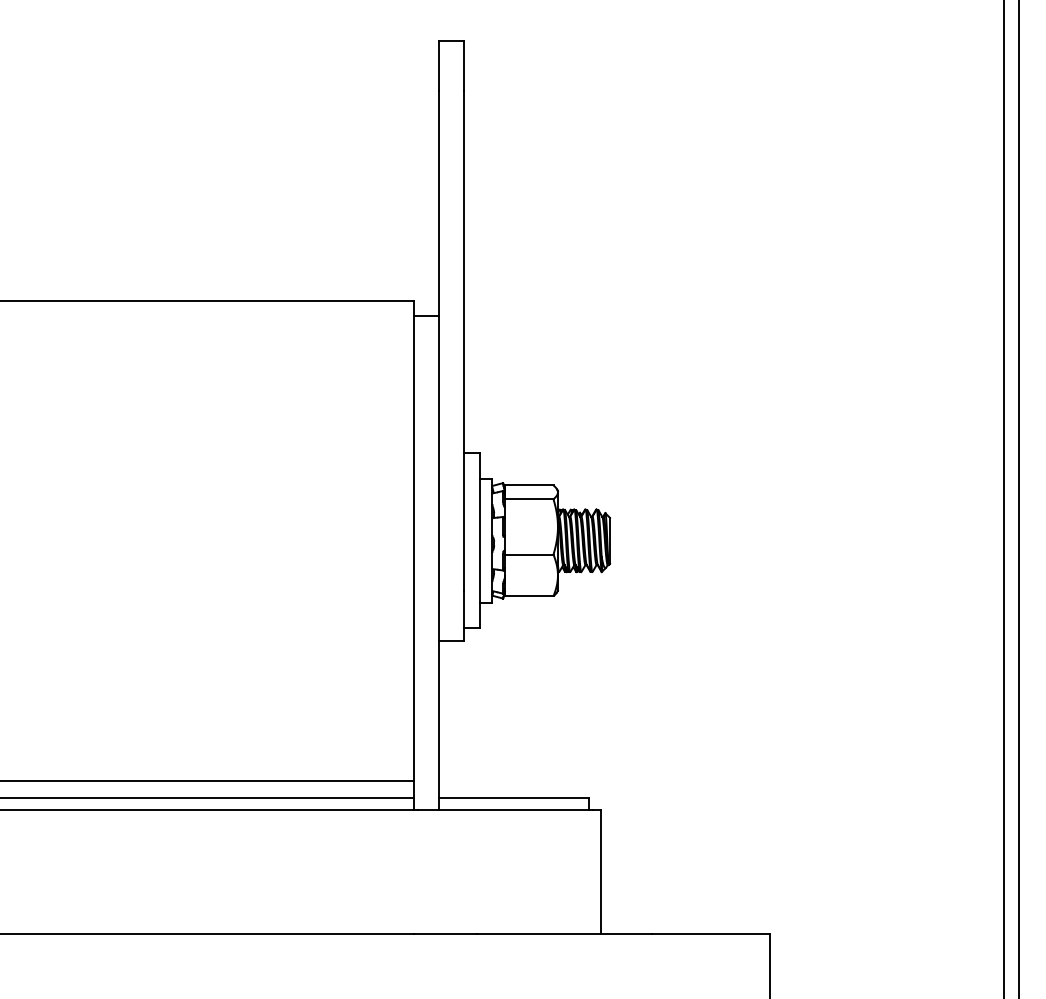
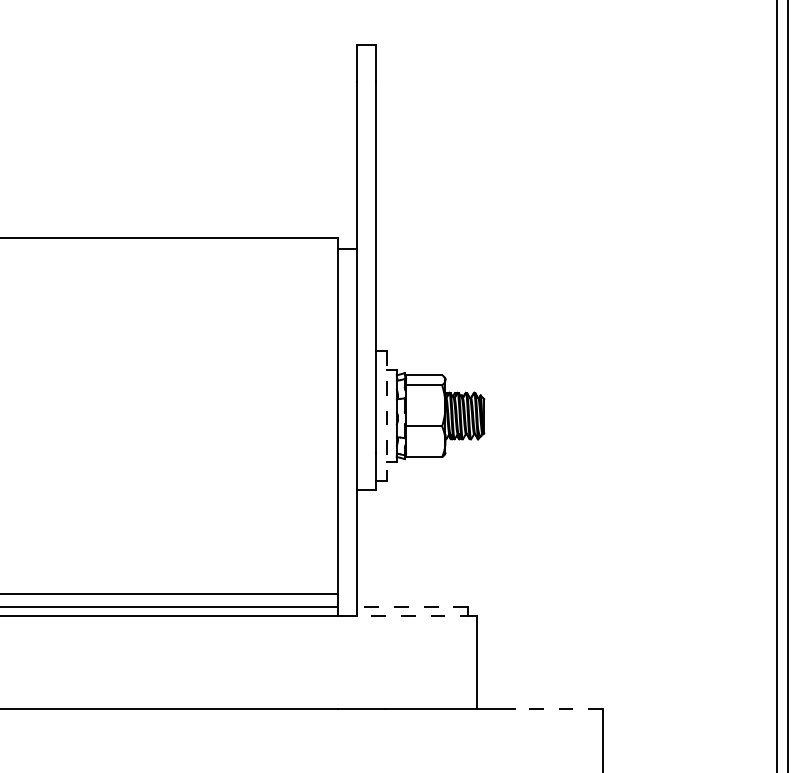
line: (479, 541) -> (387, 416), solid -> dashed
line: (513, 797) -> (412, 606), solid -> dashed
line: (505, 809) -> (406, 615), solid -> dashed
line: (711, 934) -> (559, 708), solid -> dashed

